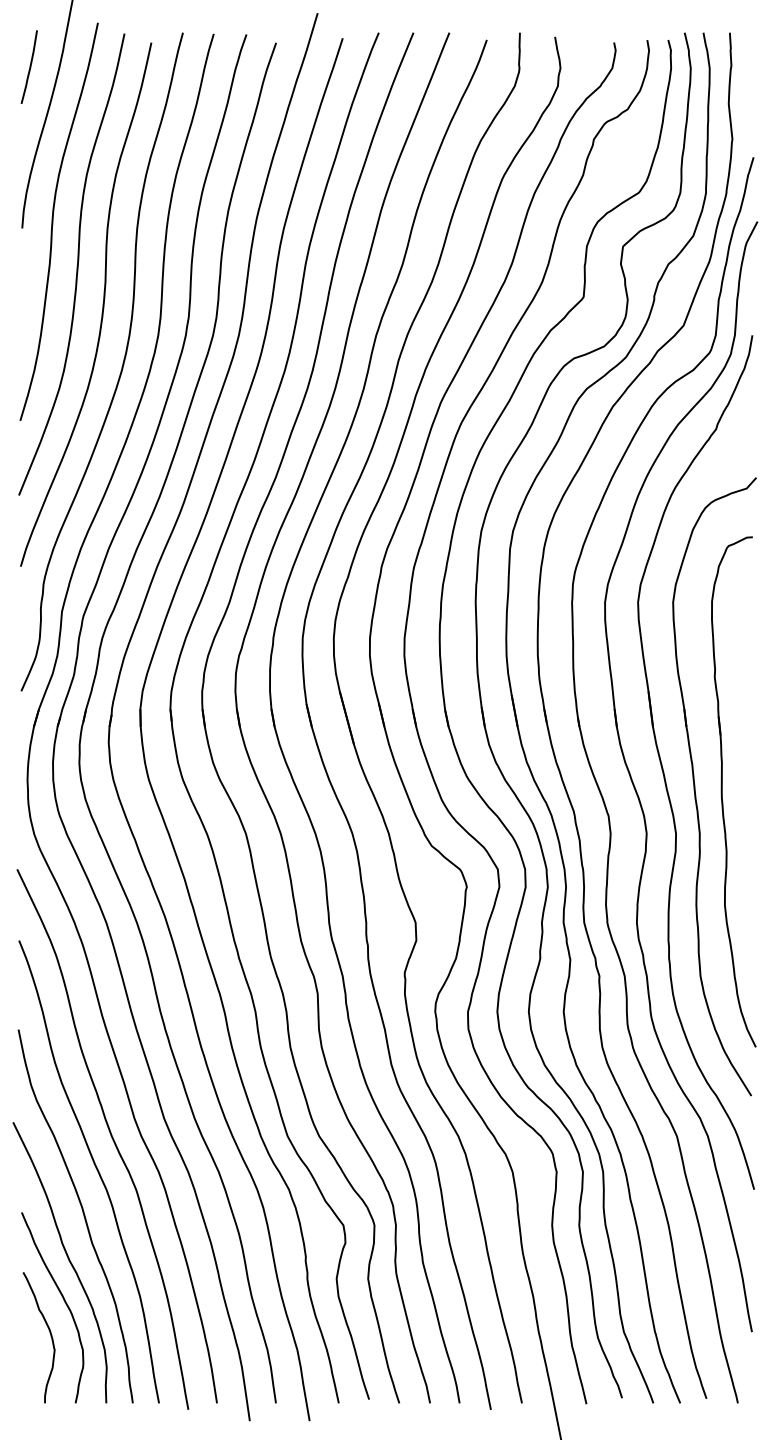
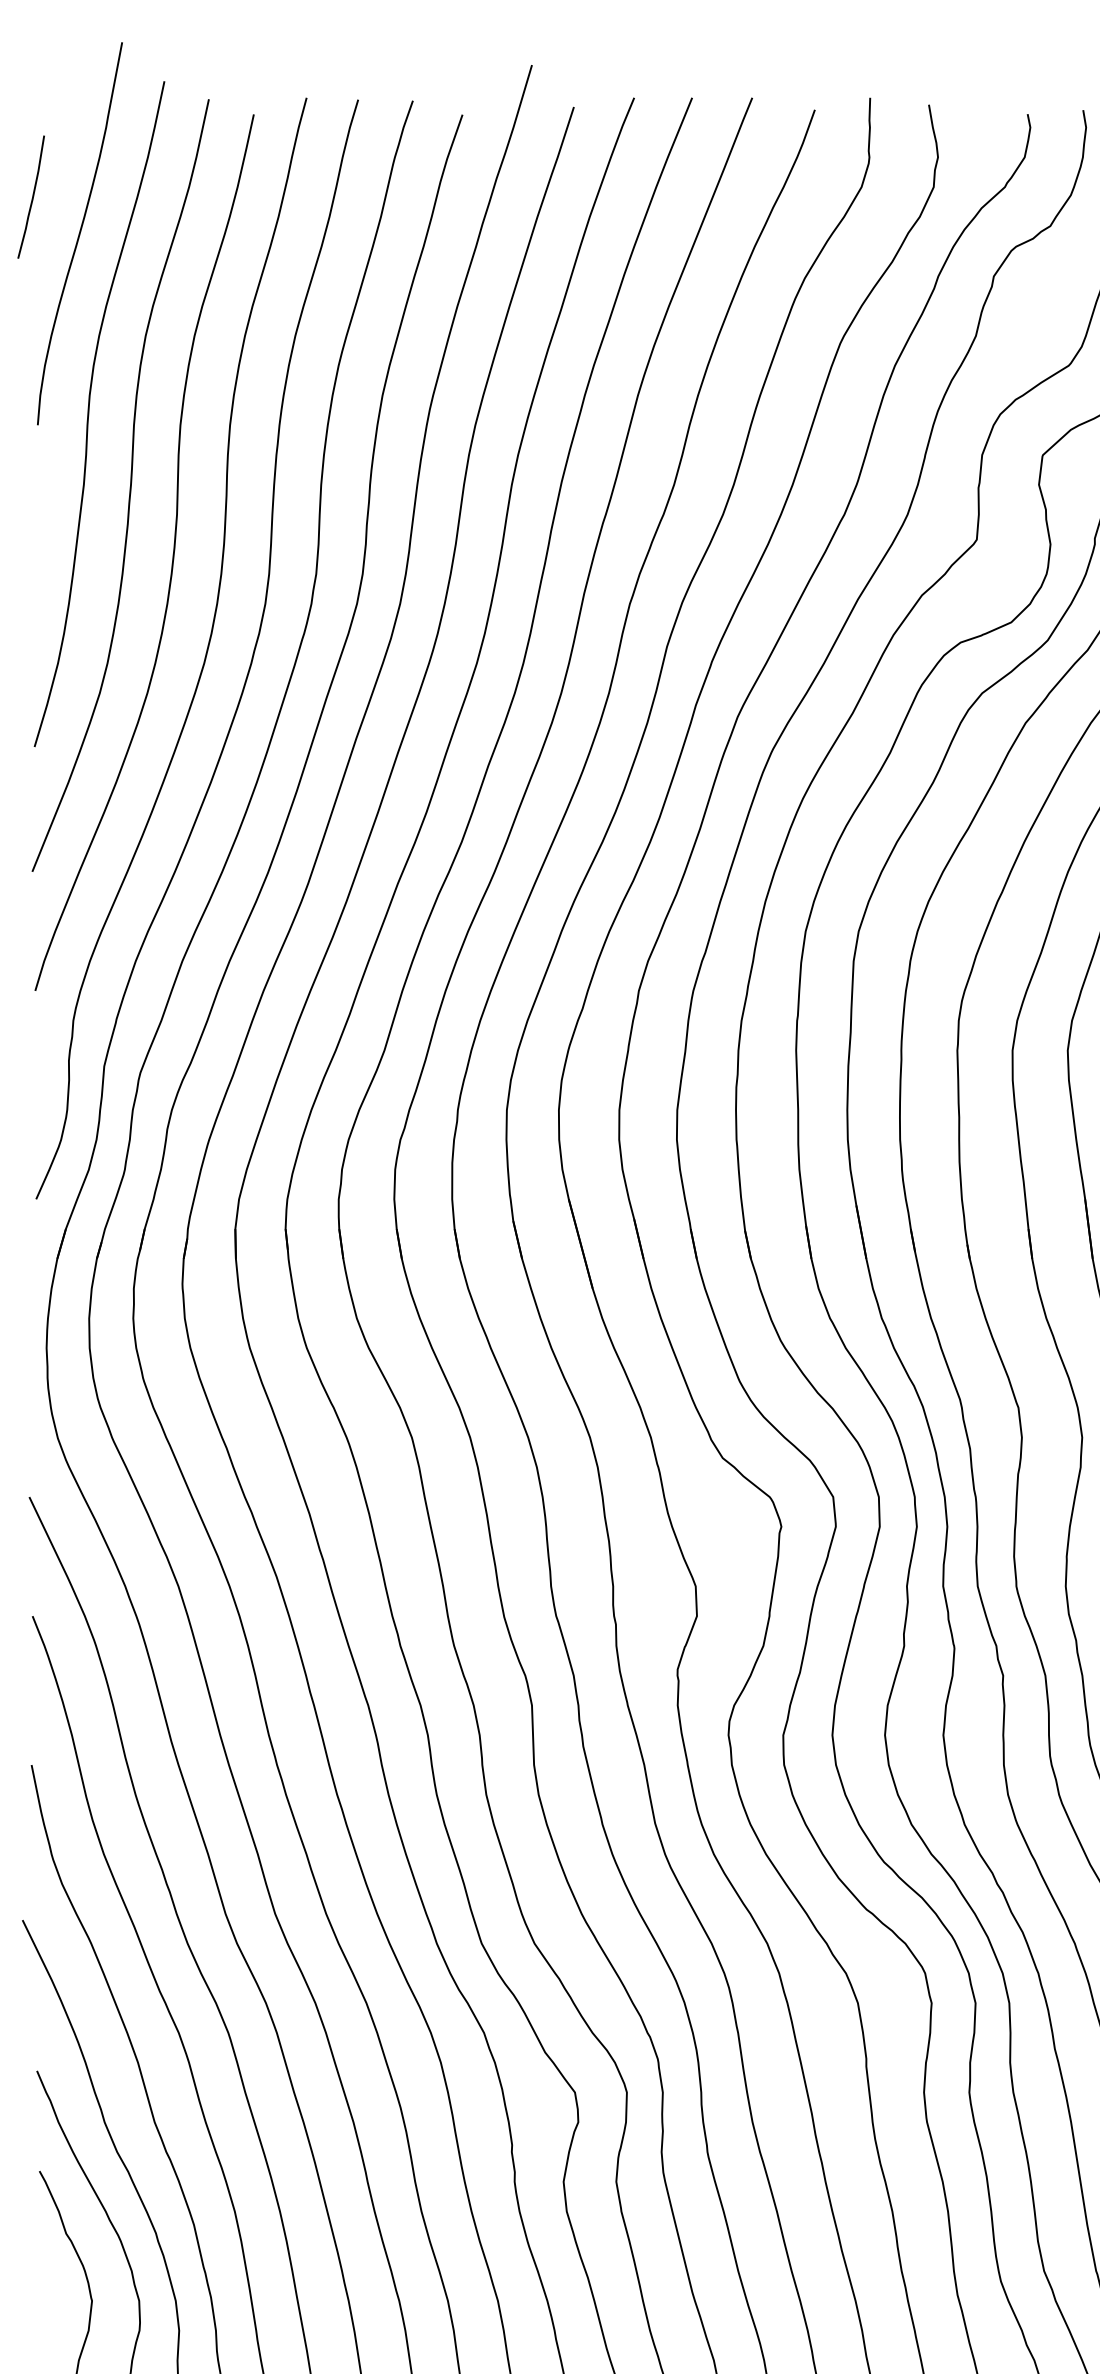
curve: (29, 66) -> (31, 196), moved

